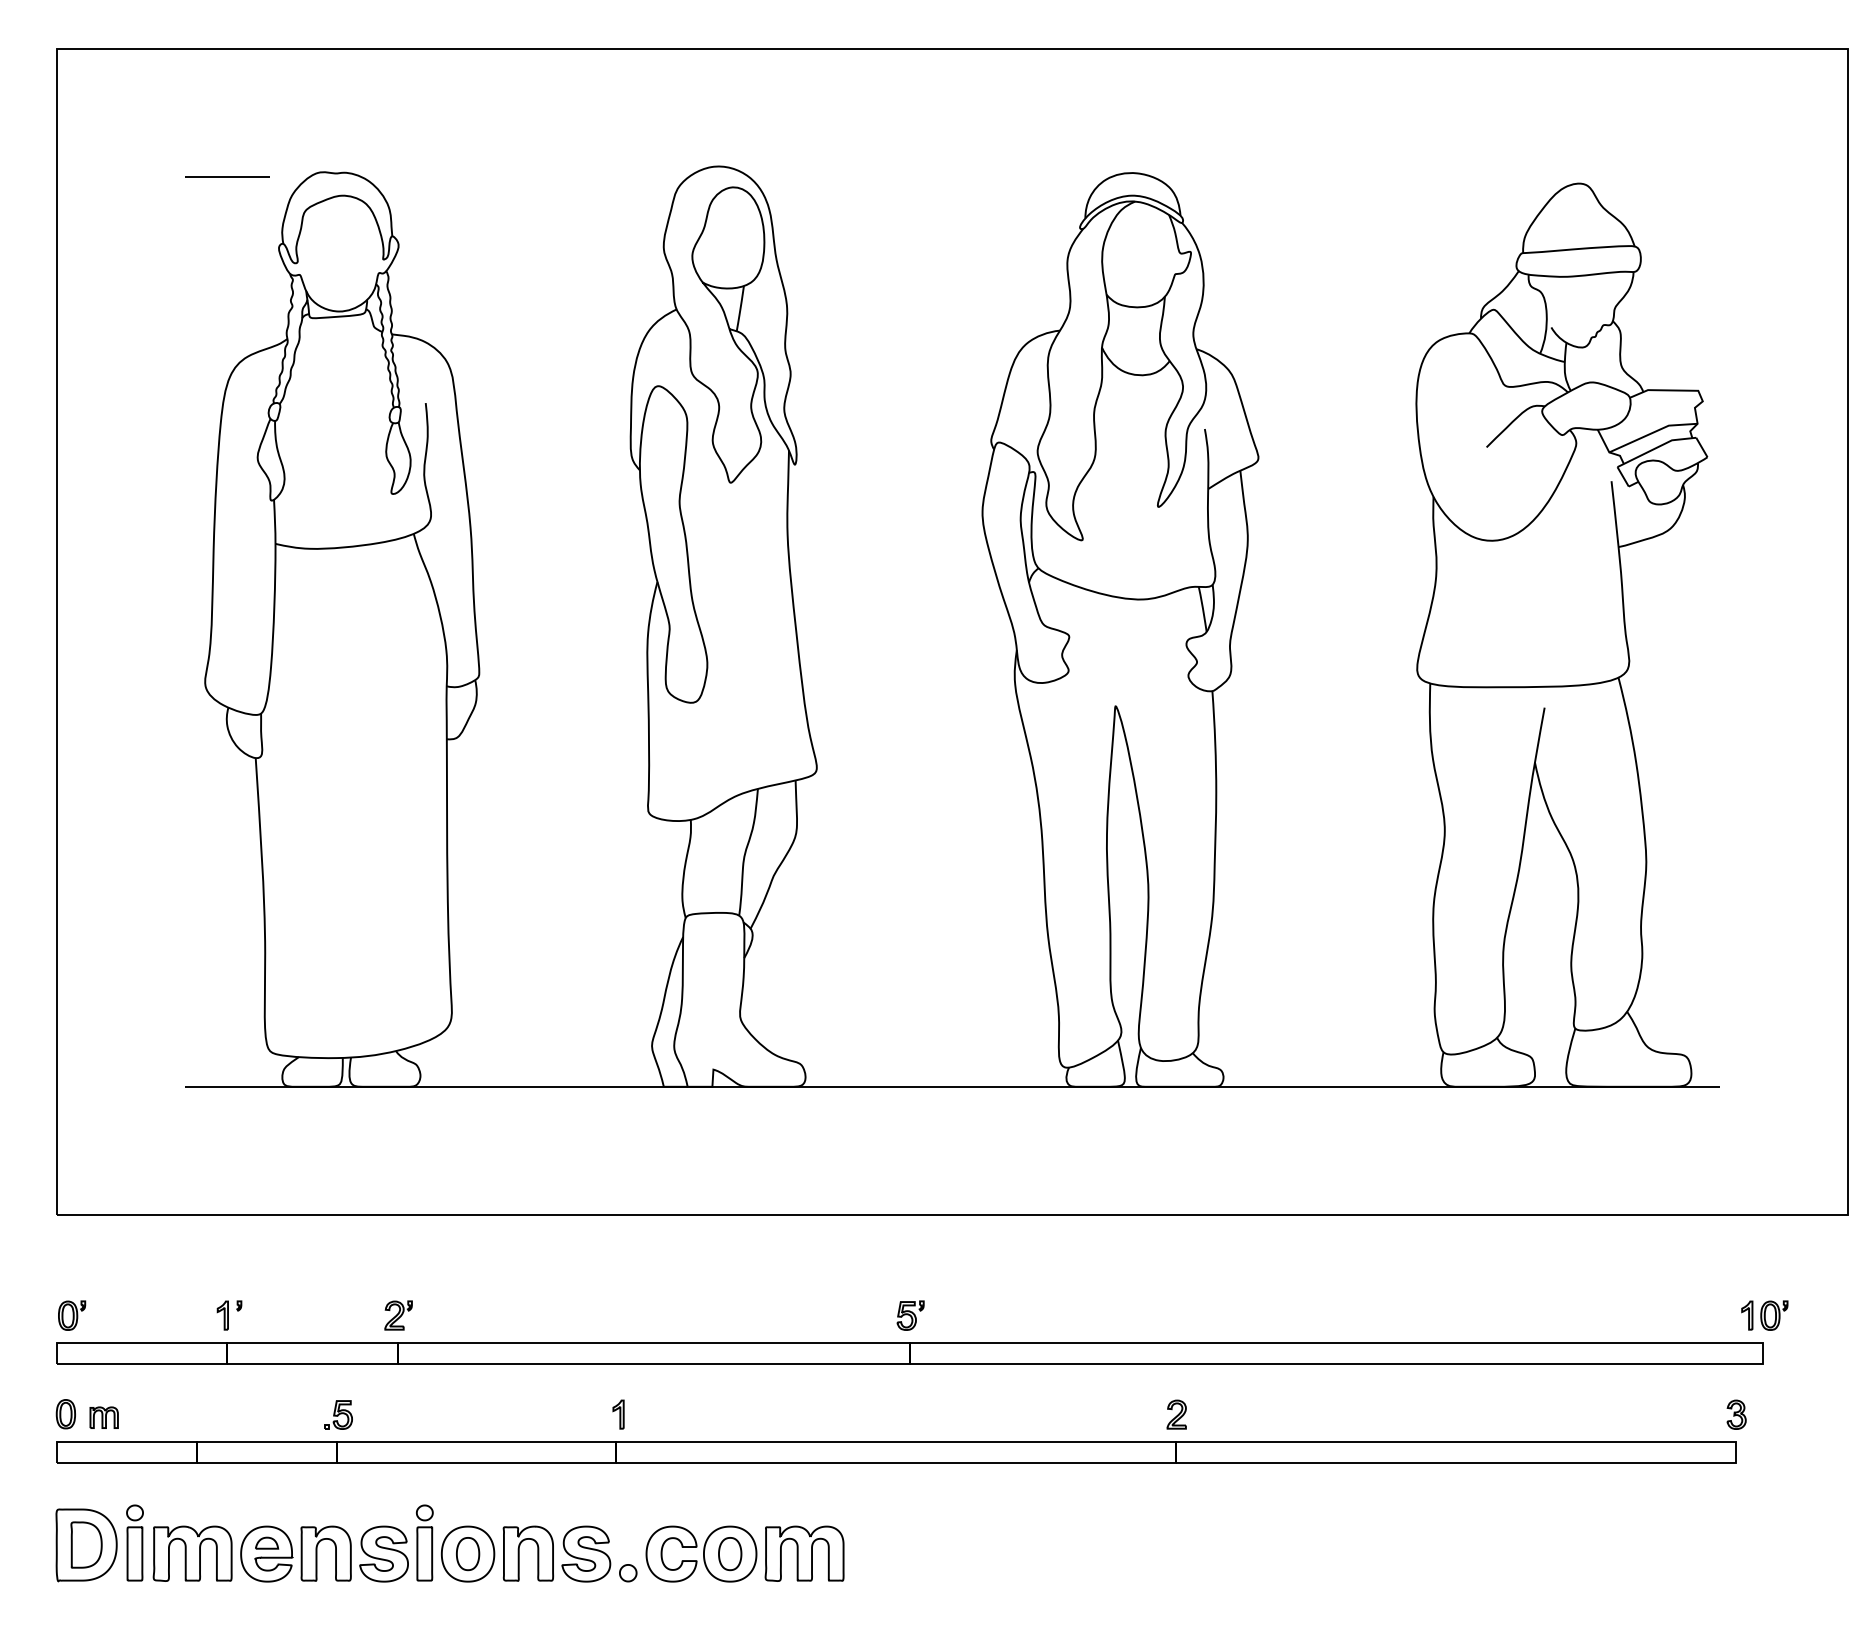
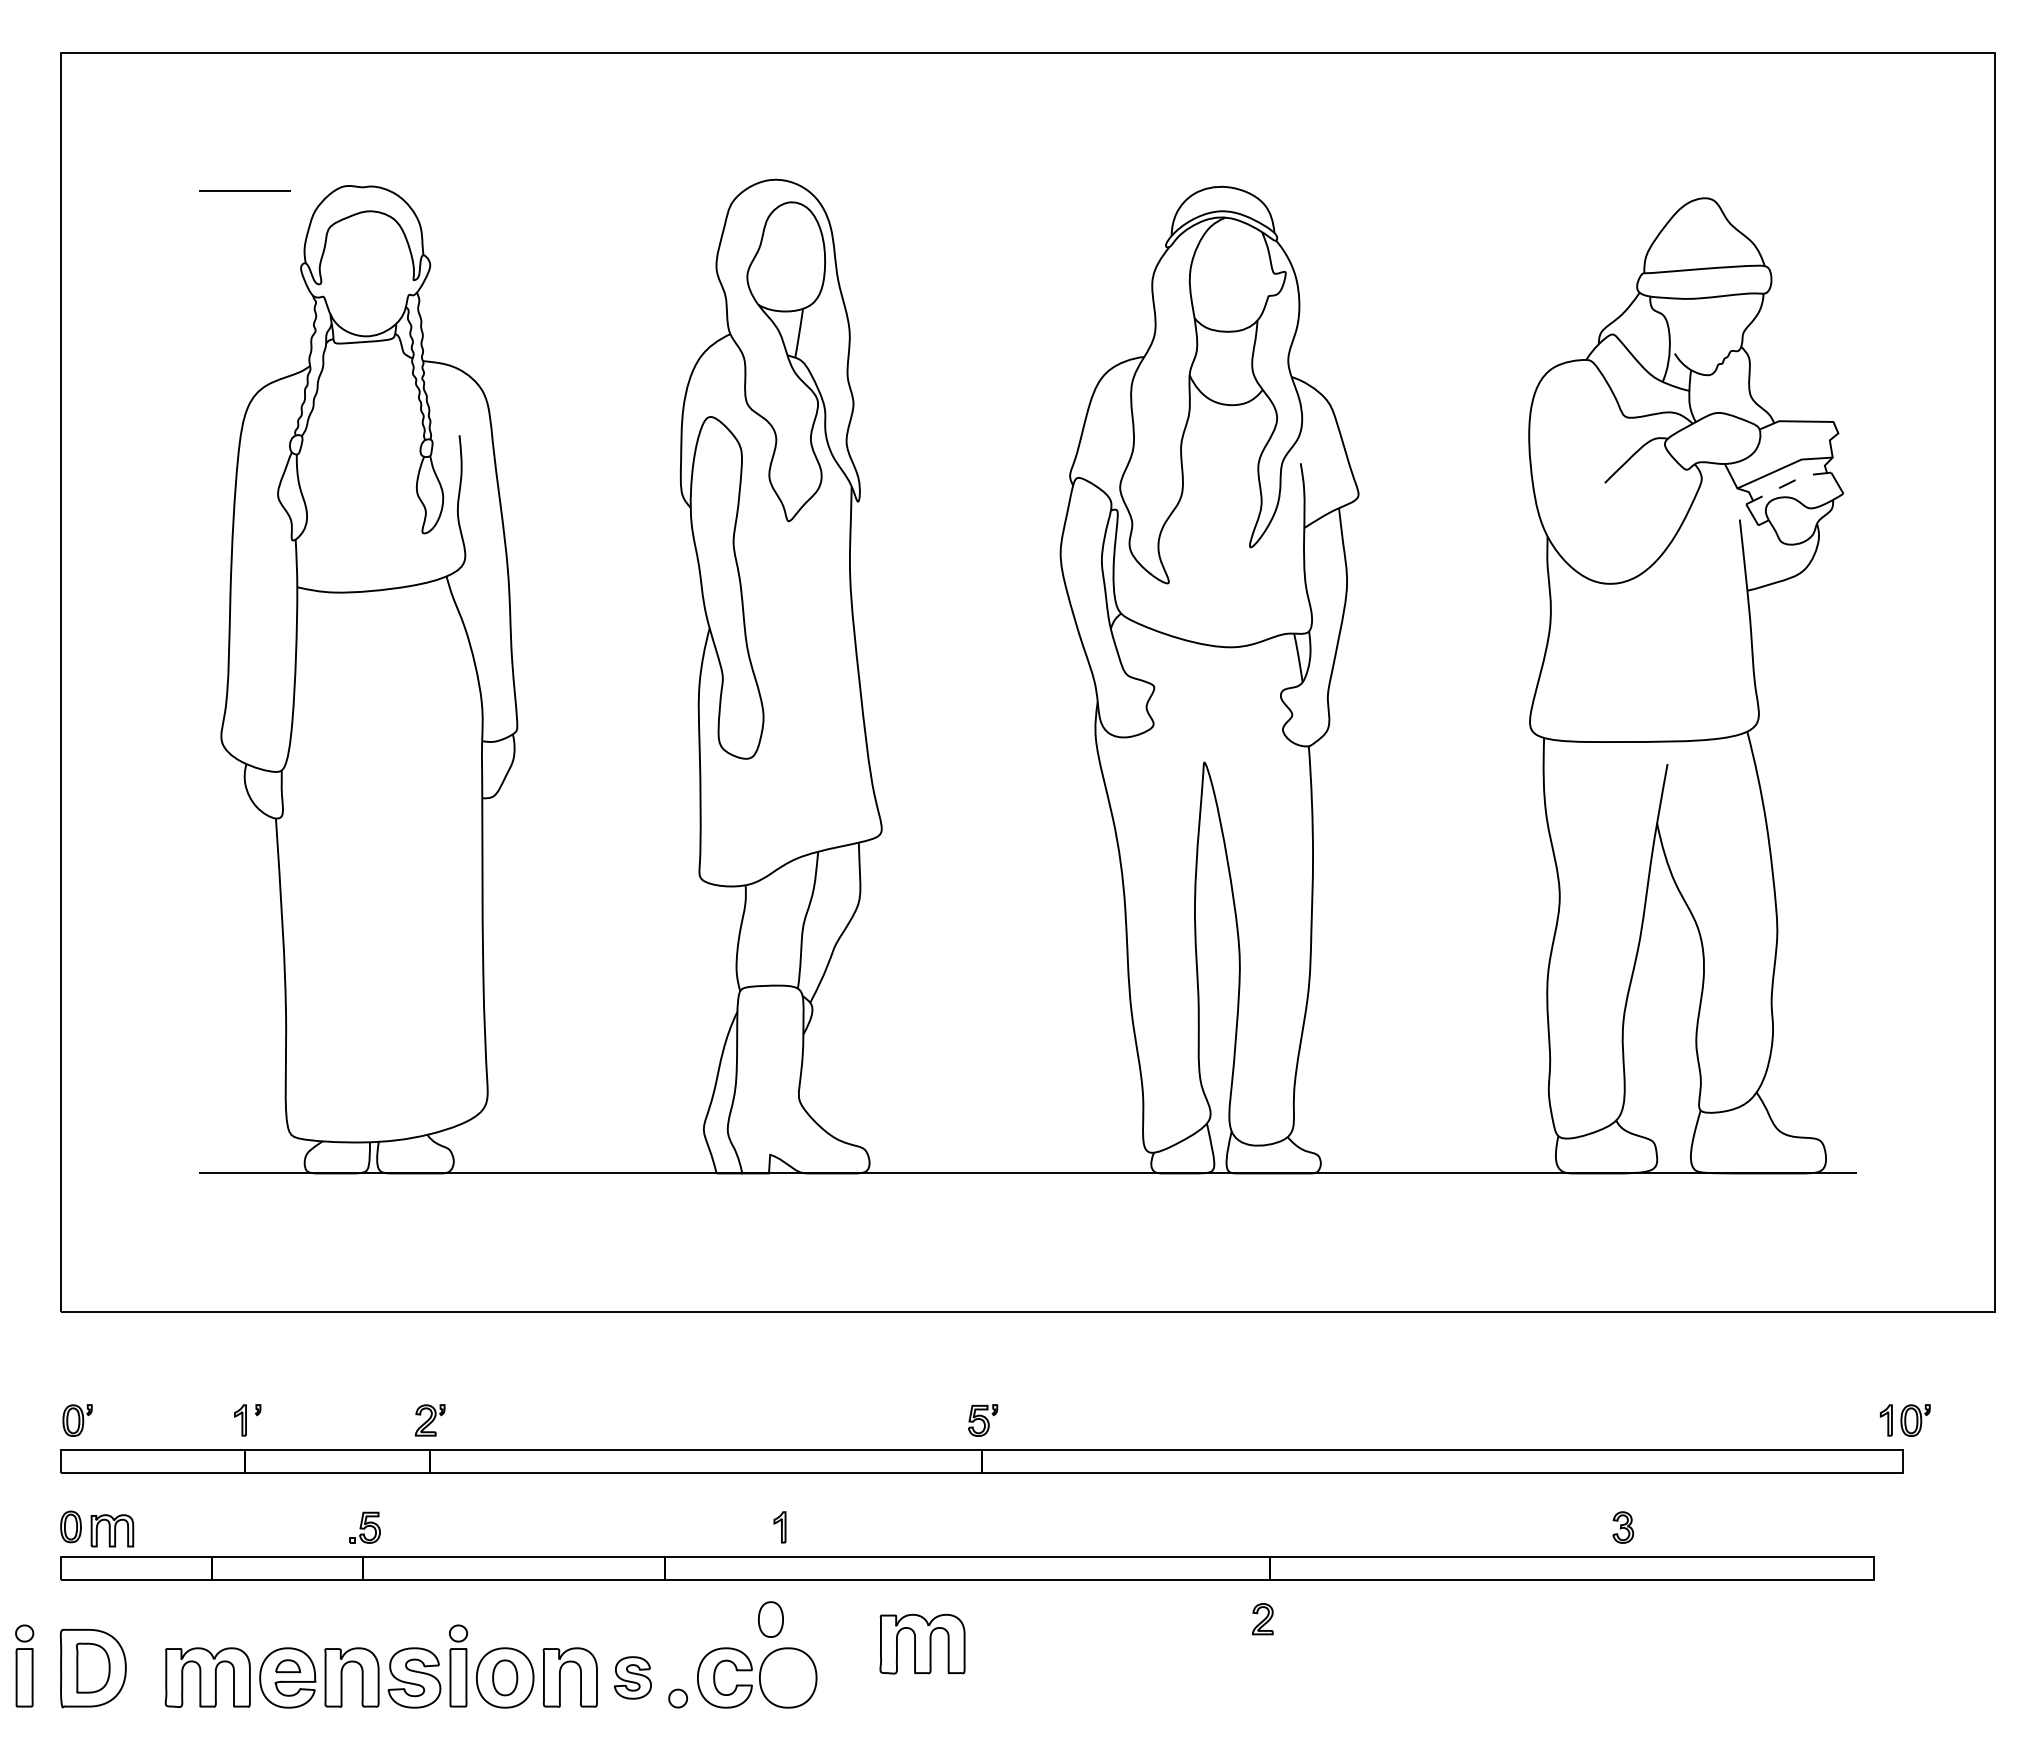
line: (1655, 448) -> (1787, 484), solid -> dashed
part: (618, 1414) -> (779, 1527), moved
part: (1176, 1414) -> (1262, 1619), moved
part: (1736, 1414) -> (1623, 1527), moved
part: (103, 1417) -> (111, 1530), size x1.4
part: (134, 1542) -> (24, 1665), moved
part: (586, 1553) -> (633, 1677), size x0.7
part: (804, 1553) -> (922, 1643), moved
part: (730, 1554) -> (771, 1620), moved

